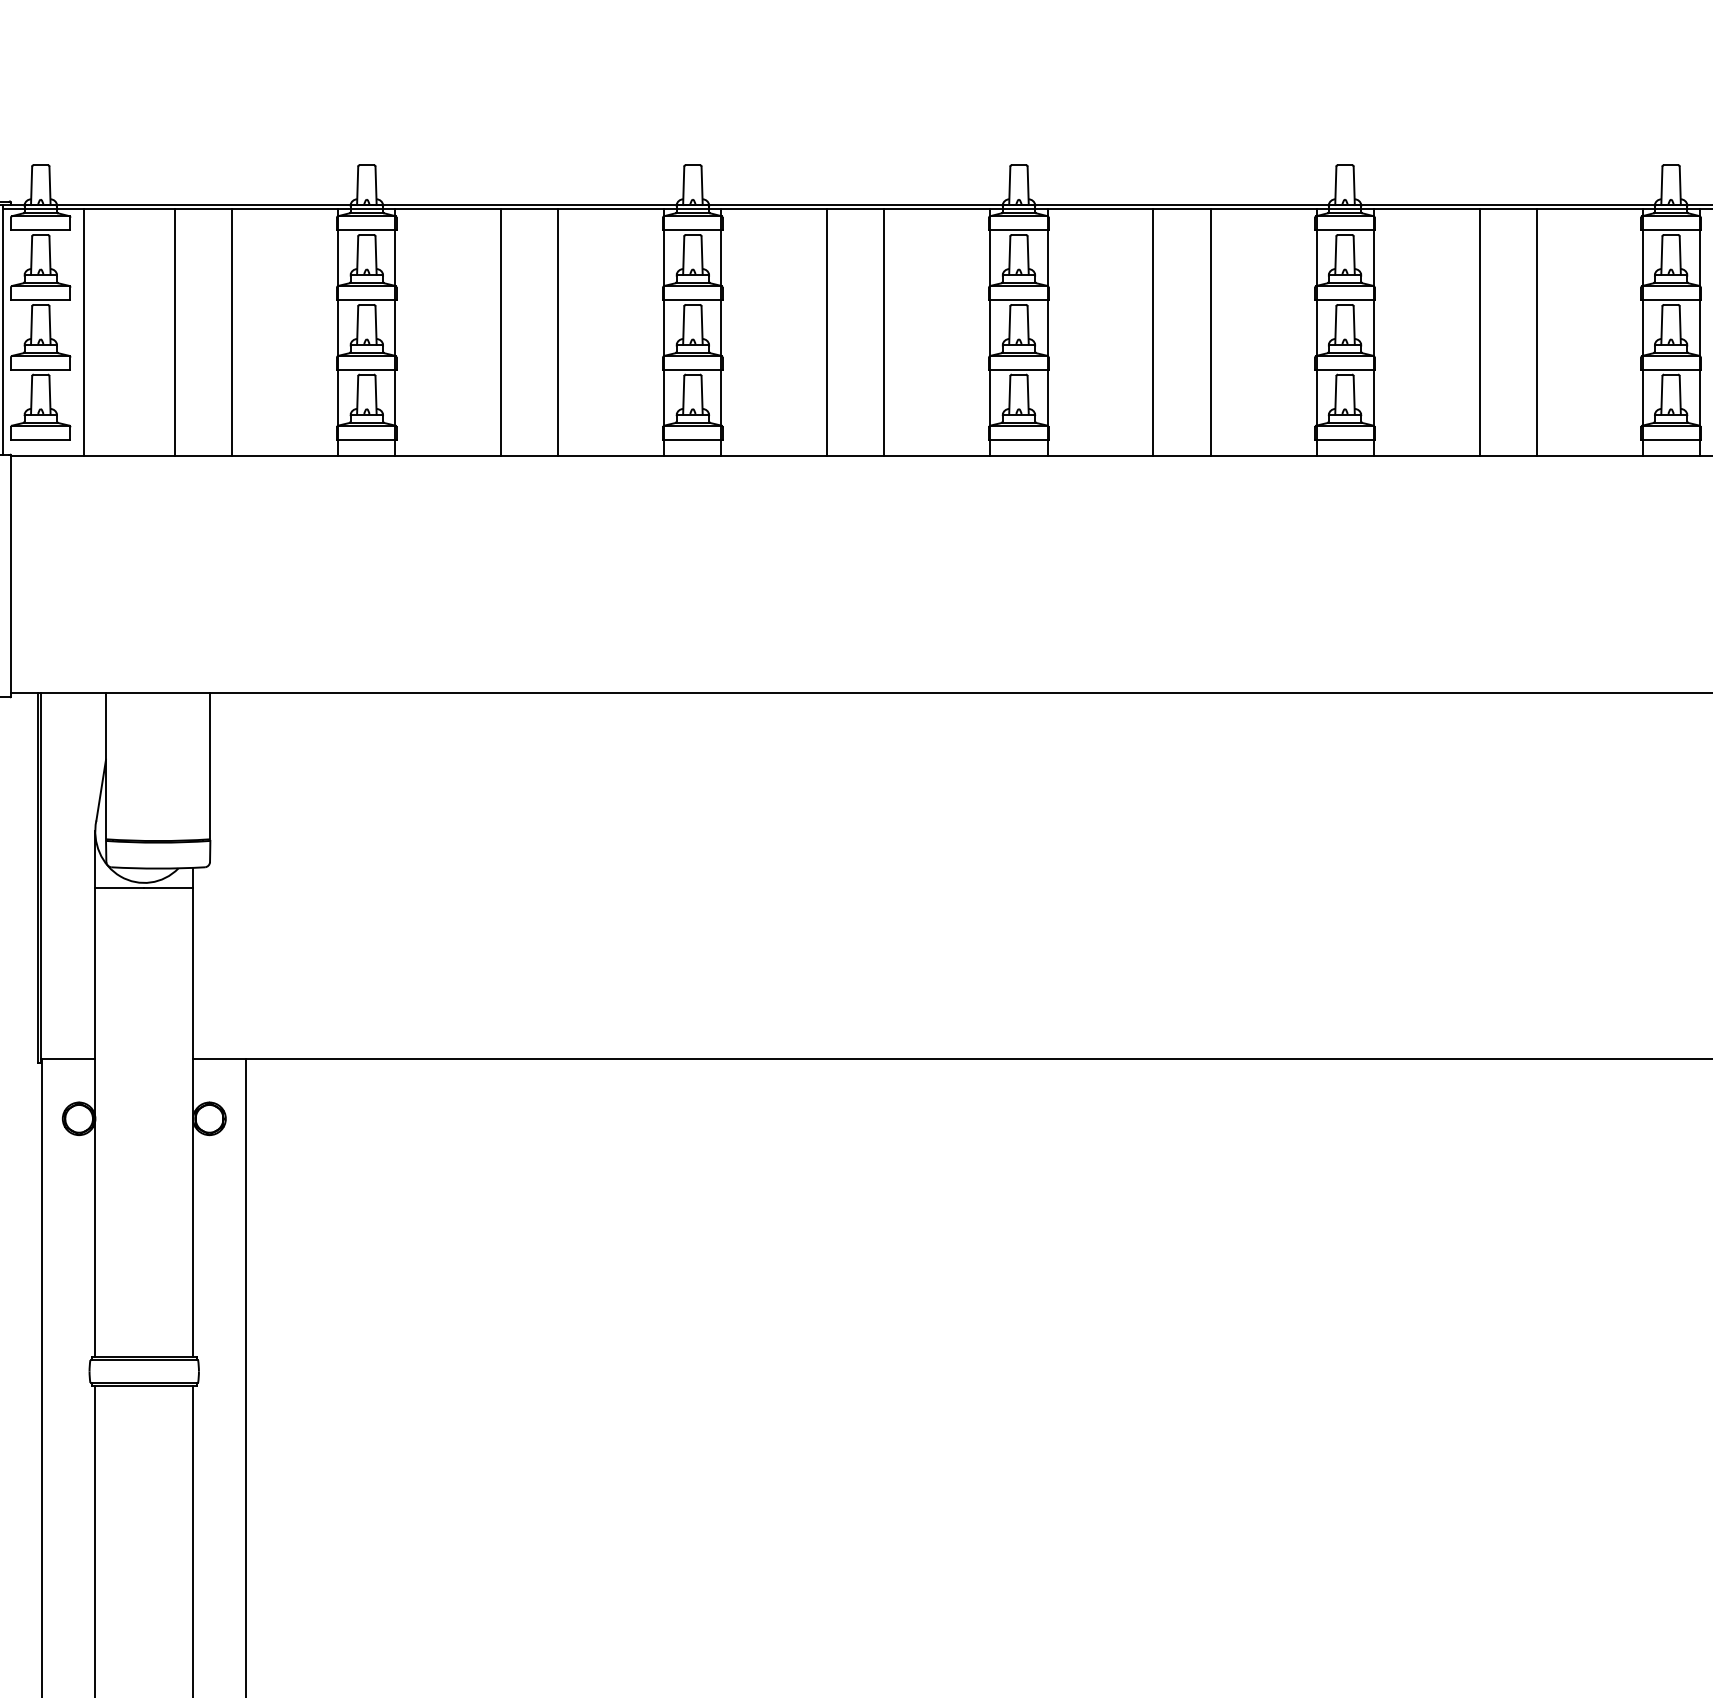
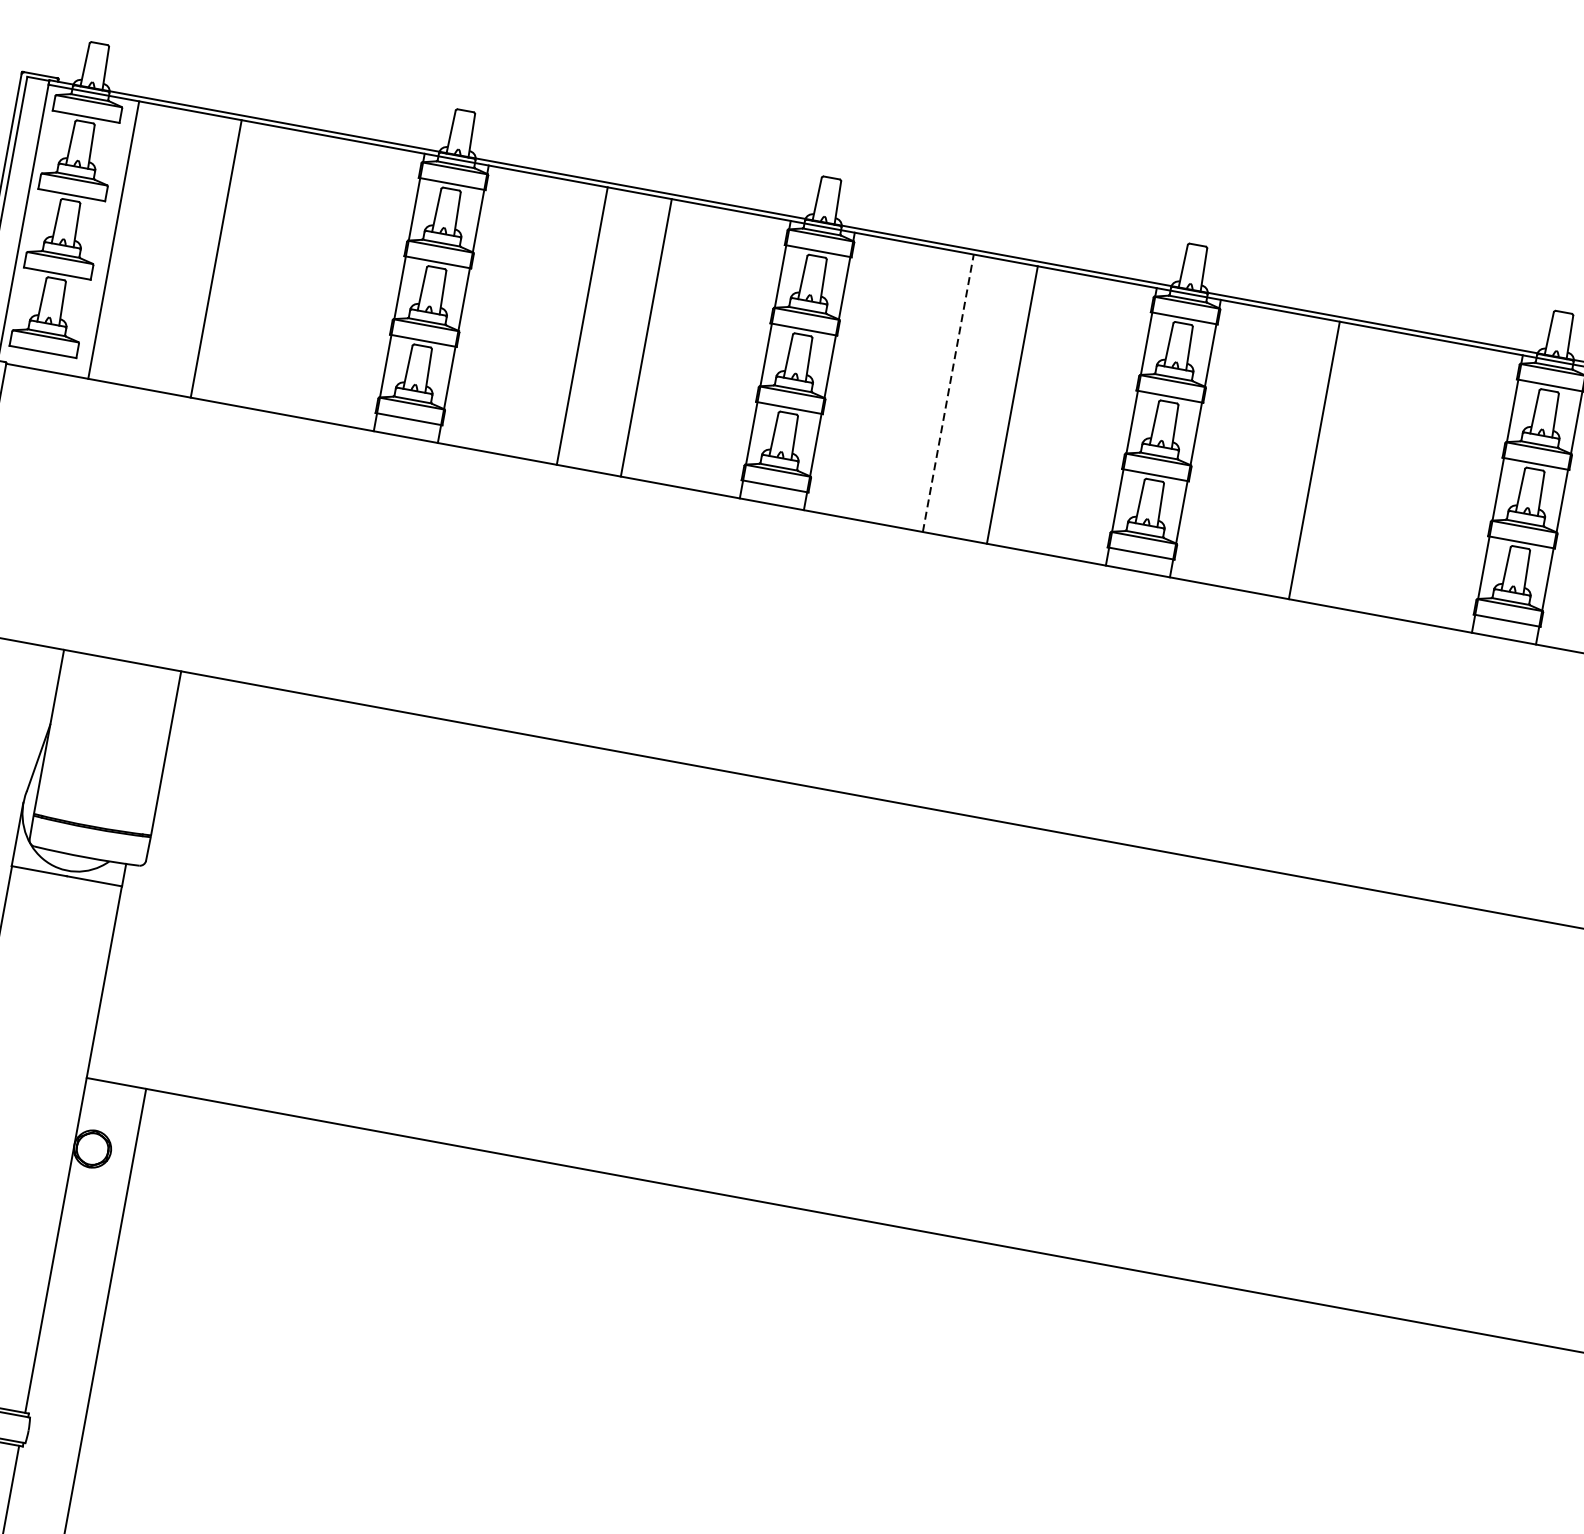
line: (232, 331) -> (280, 269), removed
line: (1210, 331) -> (1378, 471), removed
line: (827, 332) -> (948, 393), solid -> dashed

